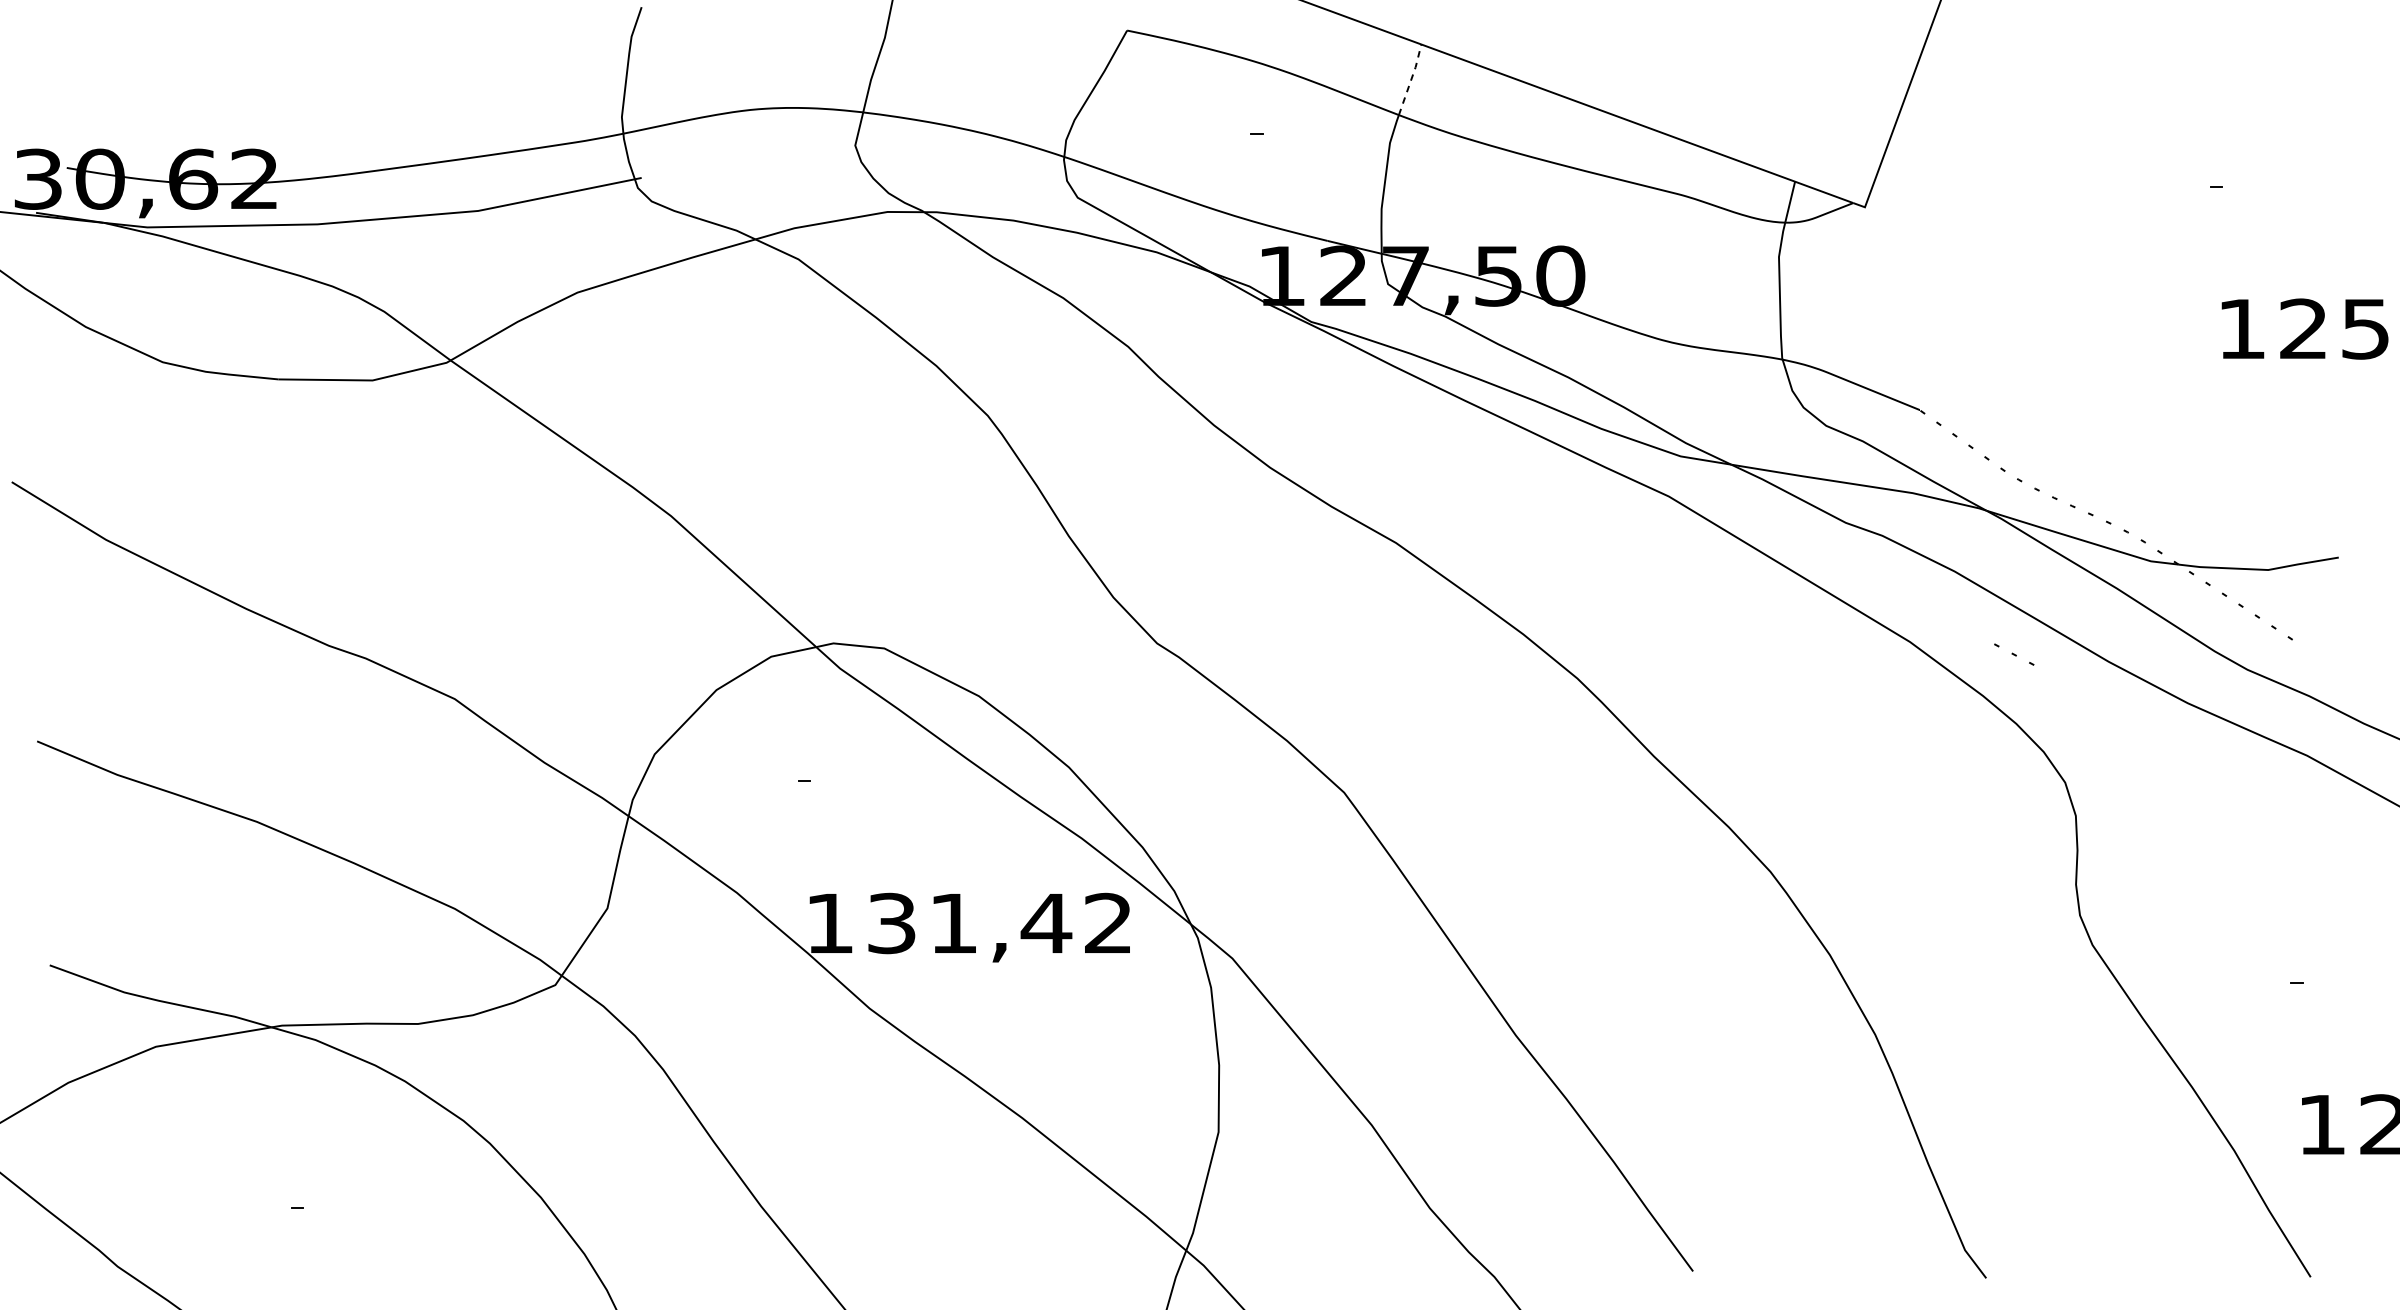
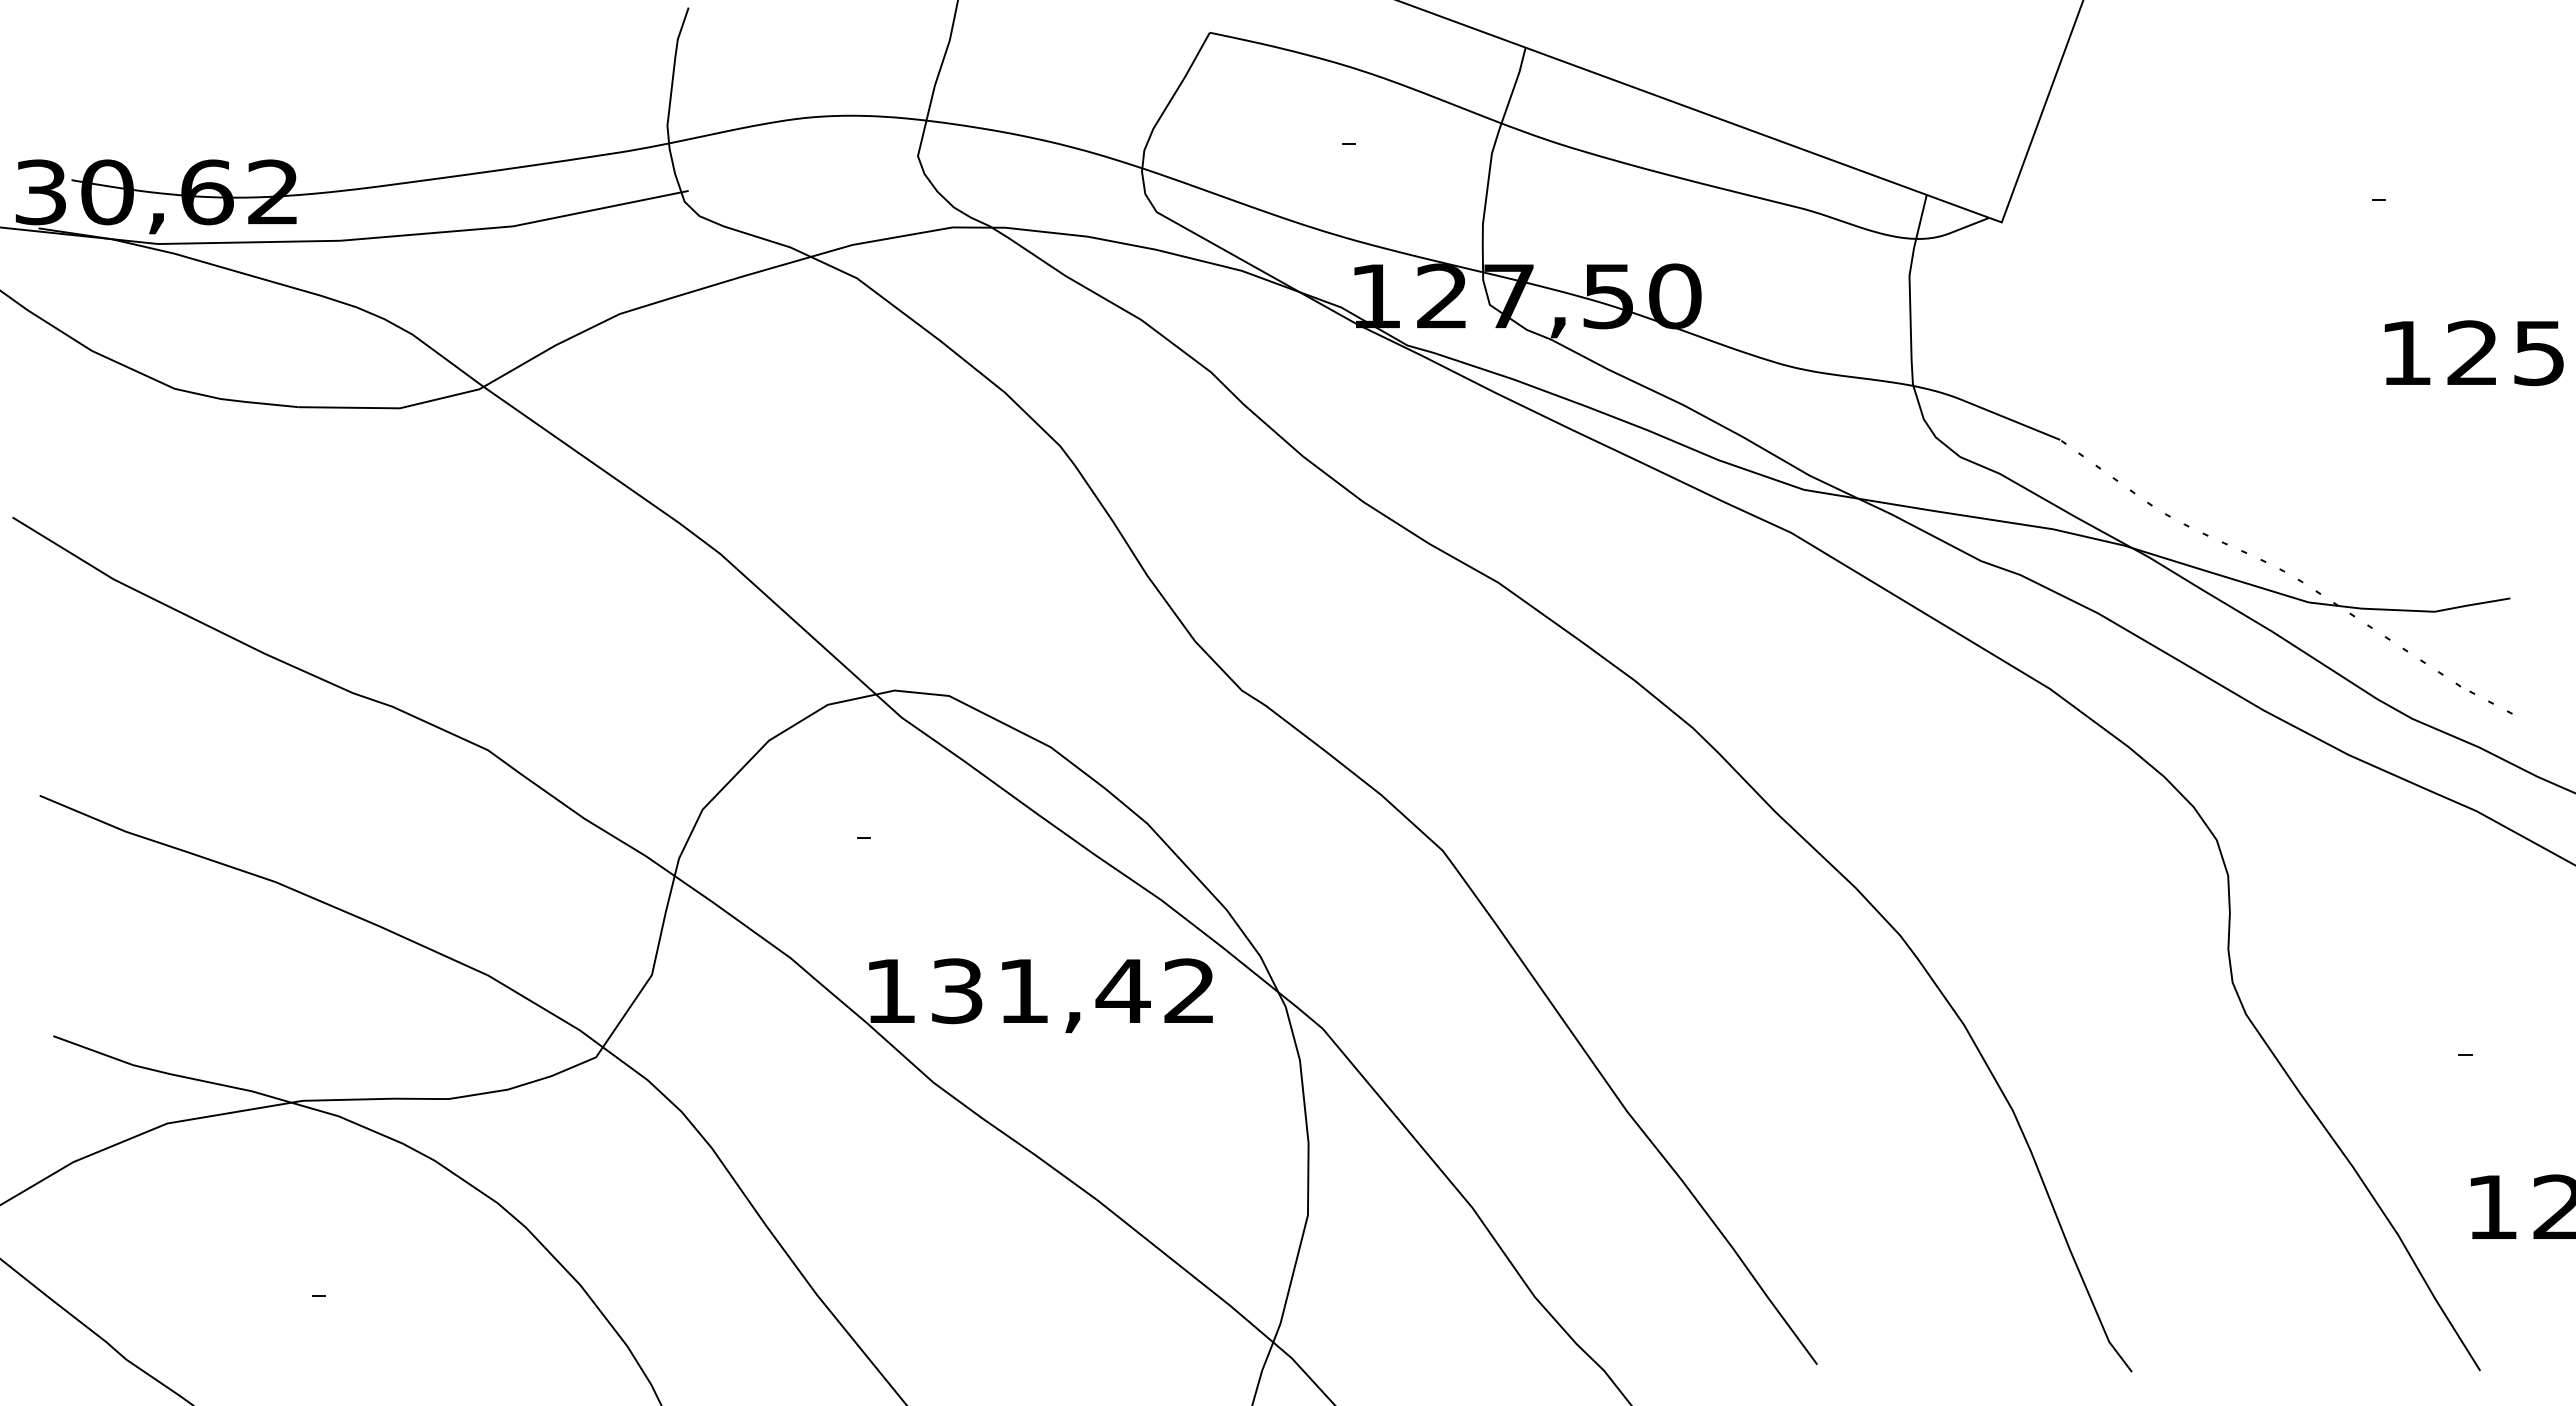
line: (1411, 79) -> (1514, 85), dashed -> solid
line: (2013, 654) -> (2490, 702), moved

